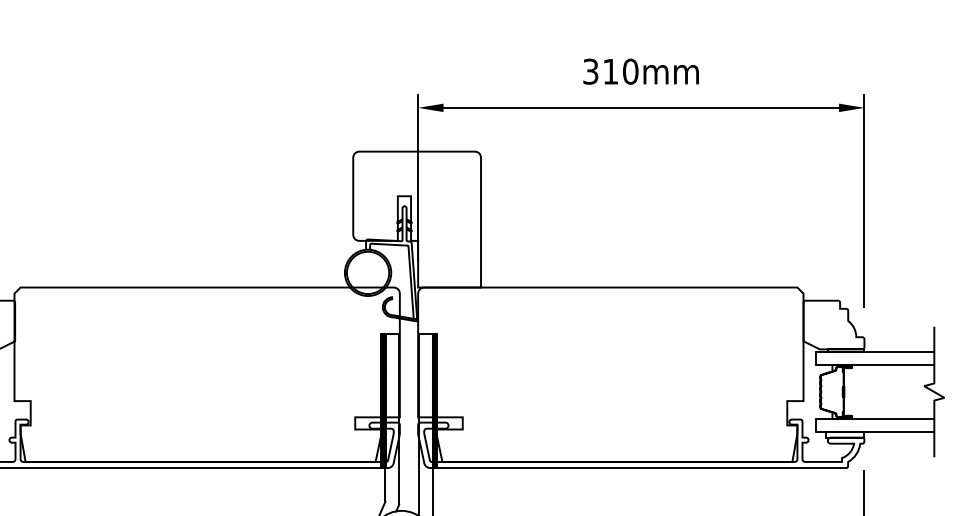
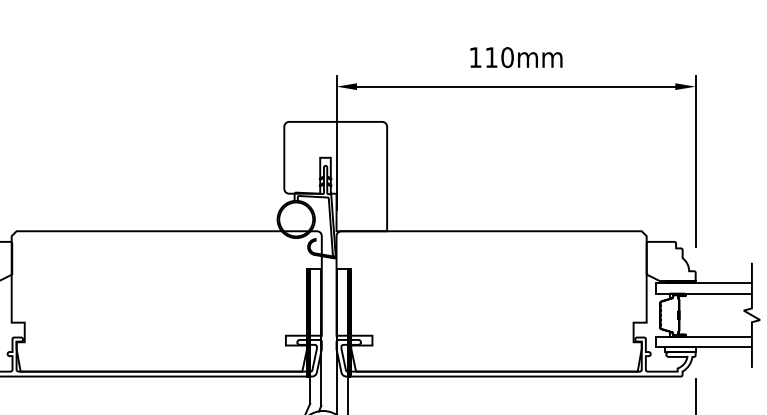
text: (590, 71) -> (475, 57), 310mm -> 110mm

